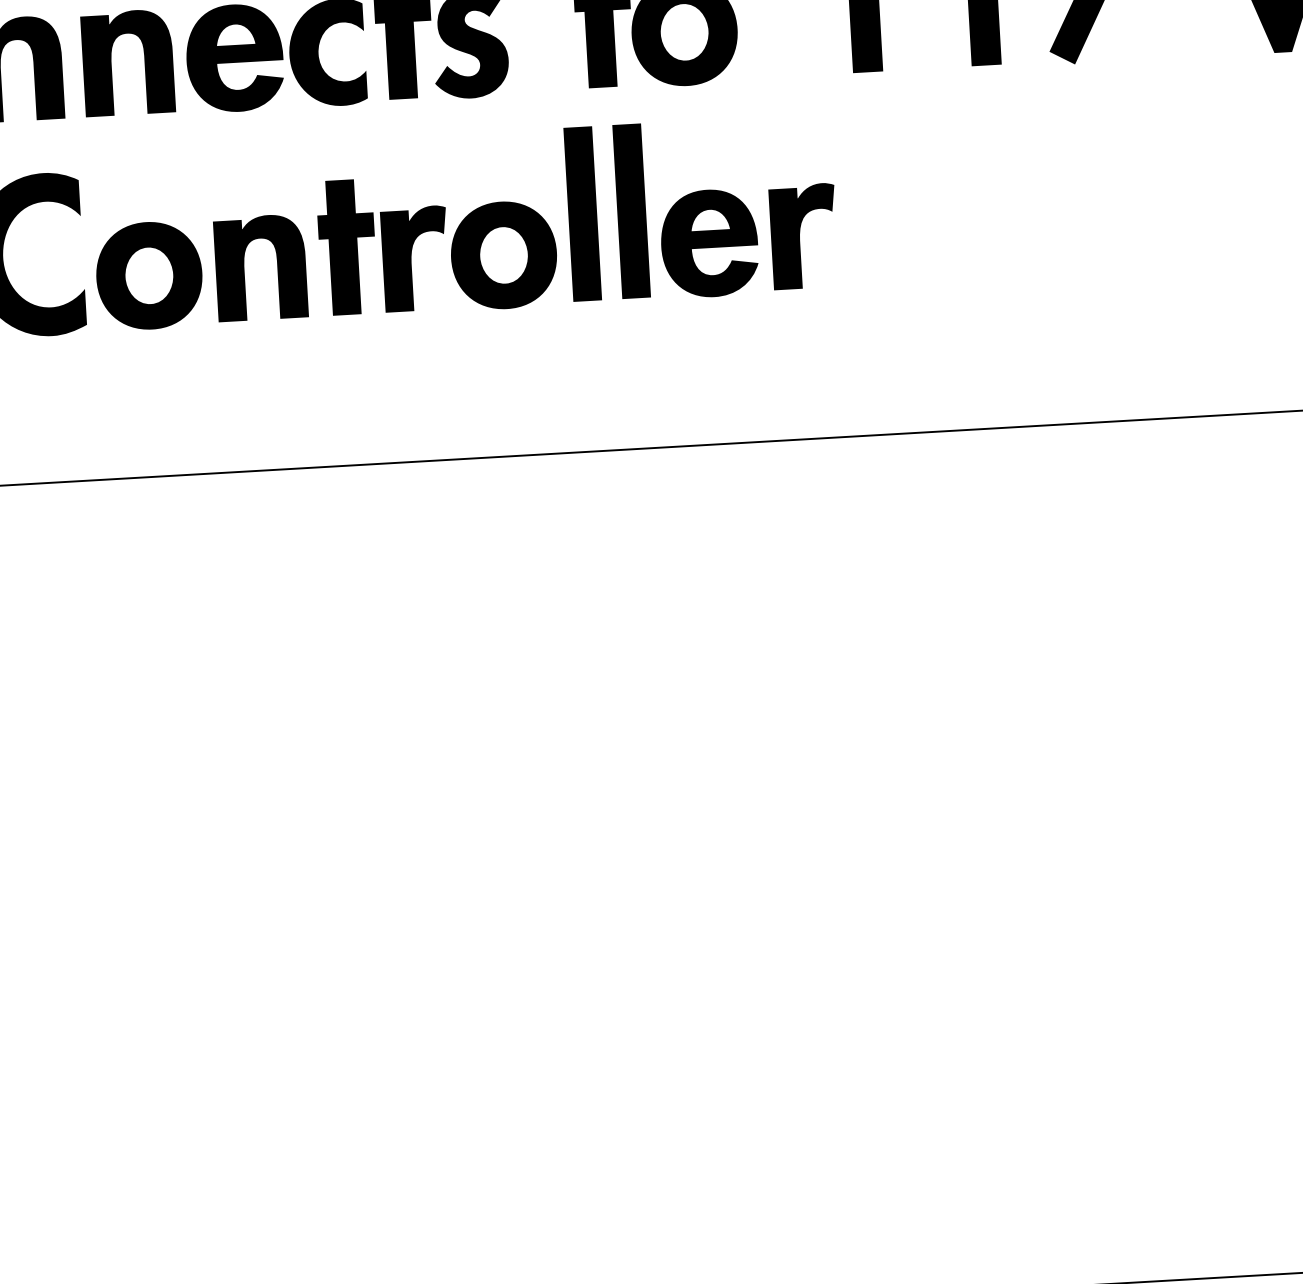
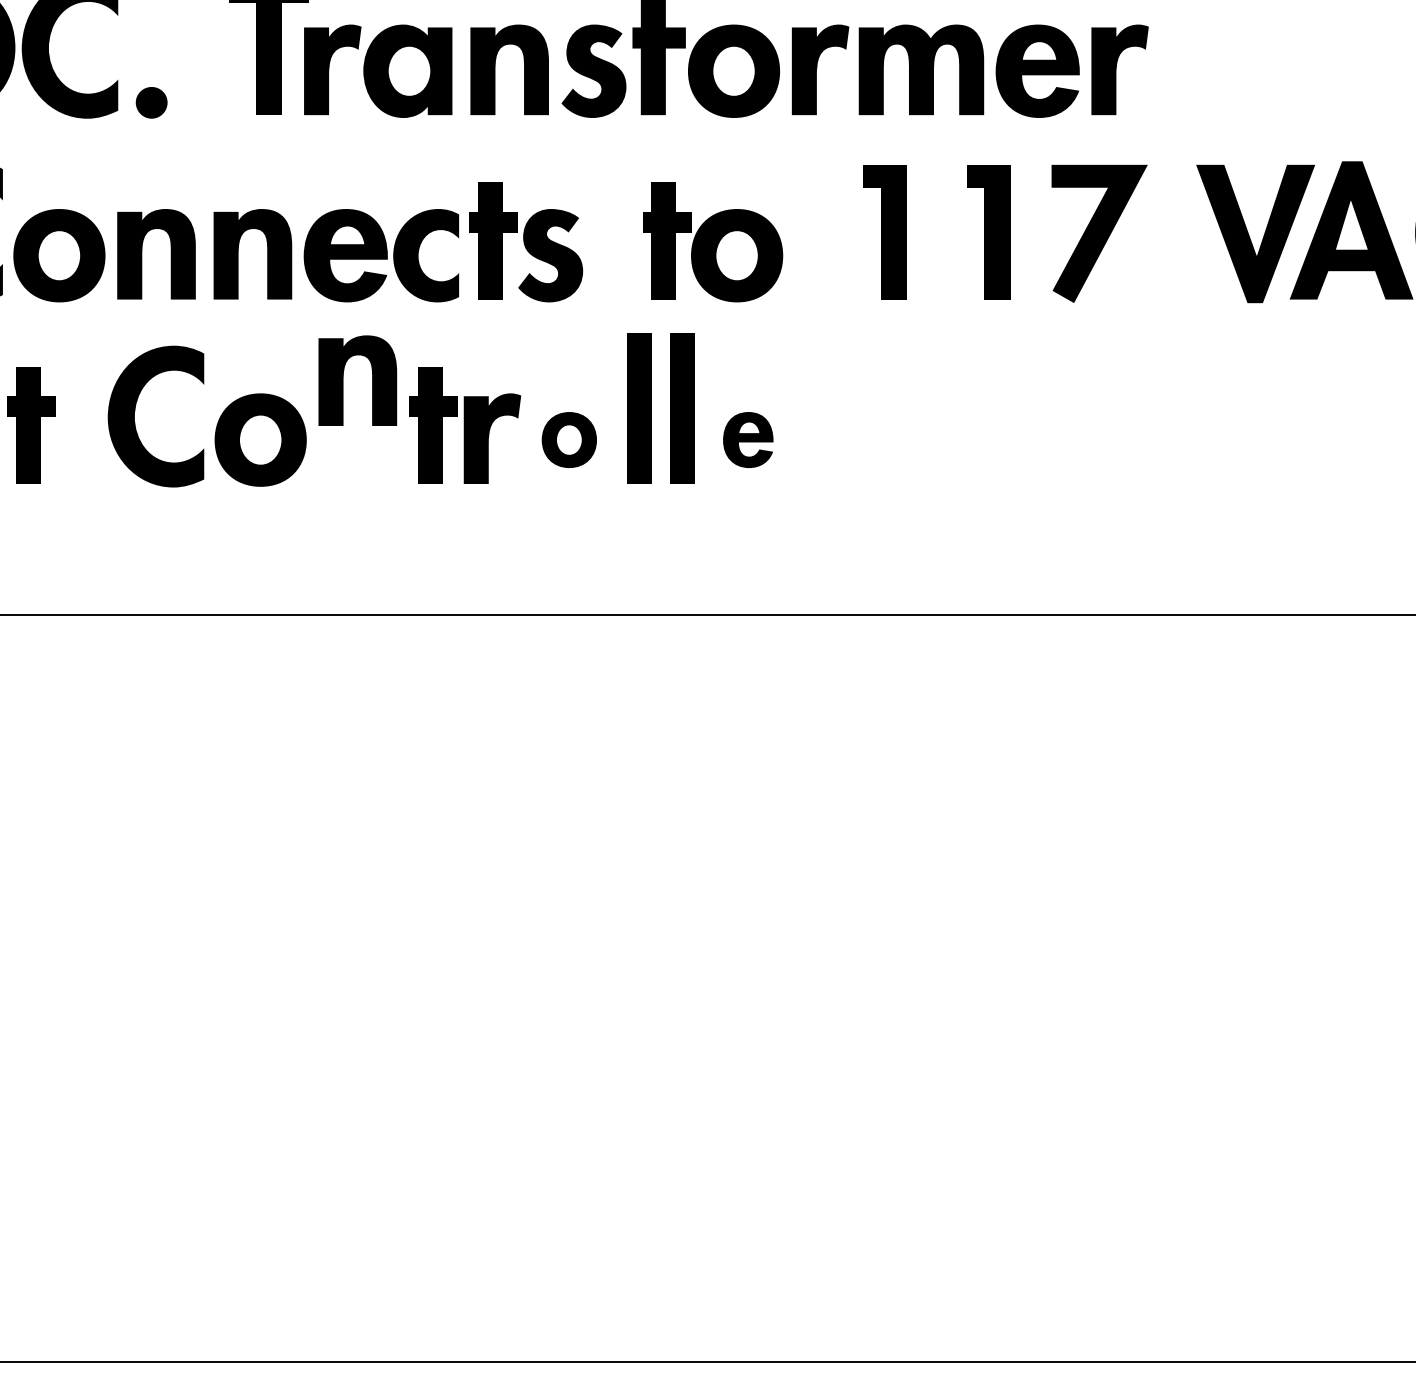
part: (804, 236) -> (830, 438), removed
part: (709, 242) -> (748, 439), size x0.6
part: (504, 254) -> (569, 439), size x0.6
part: (244, 268) -> (343, 380), moved

